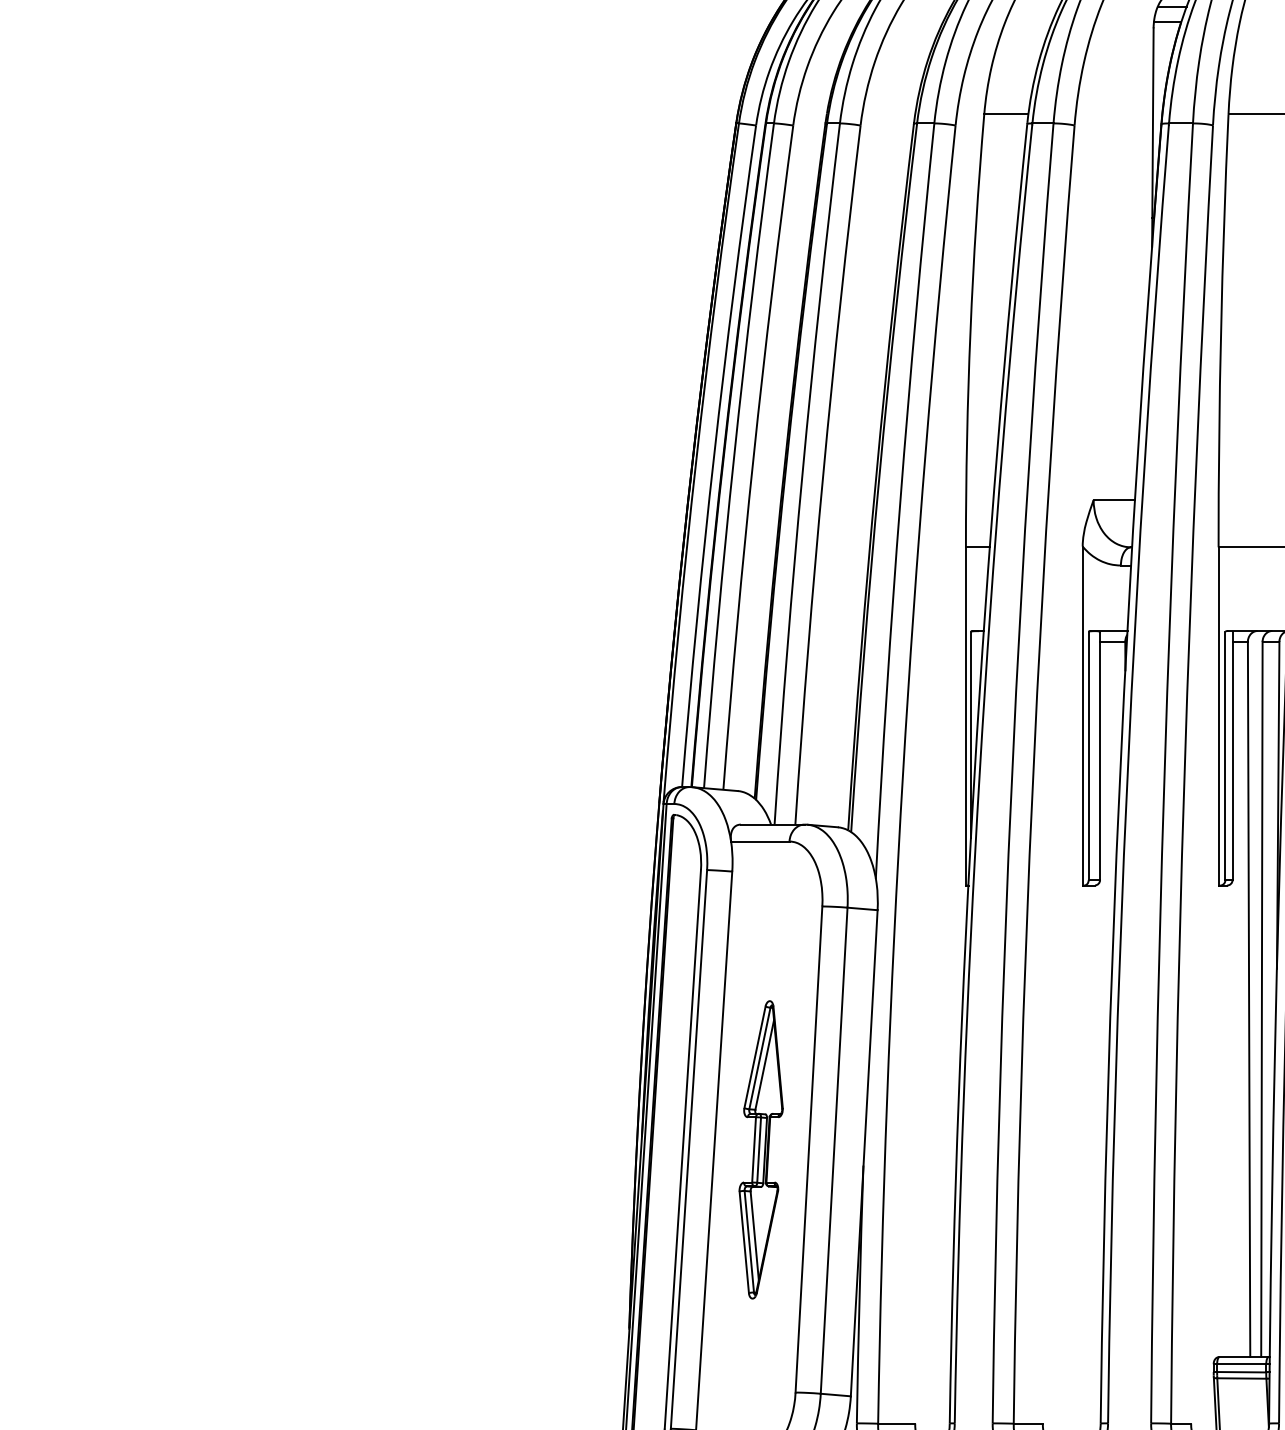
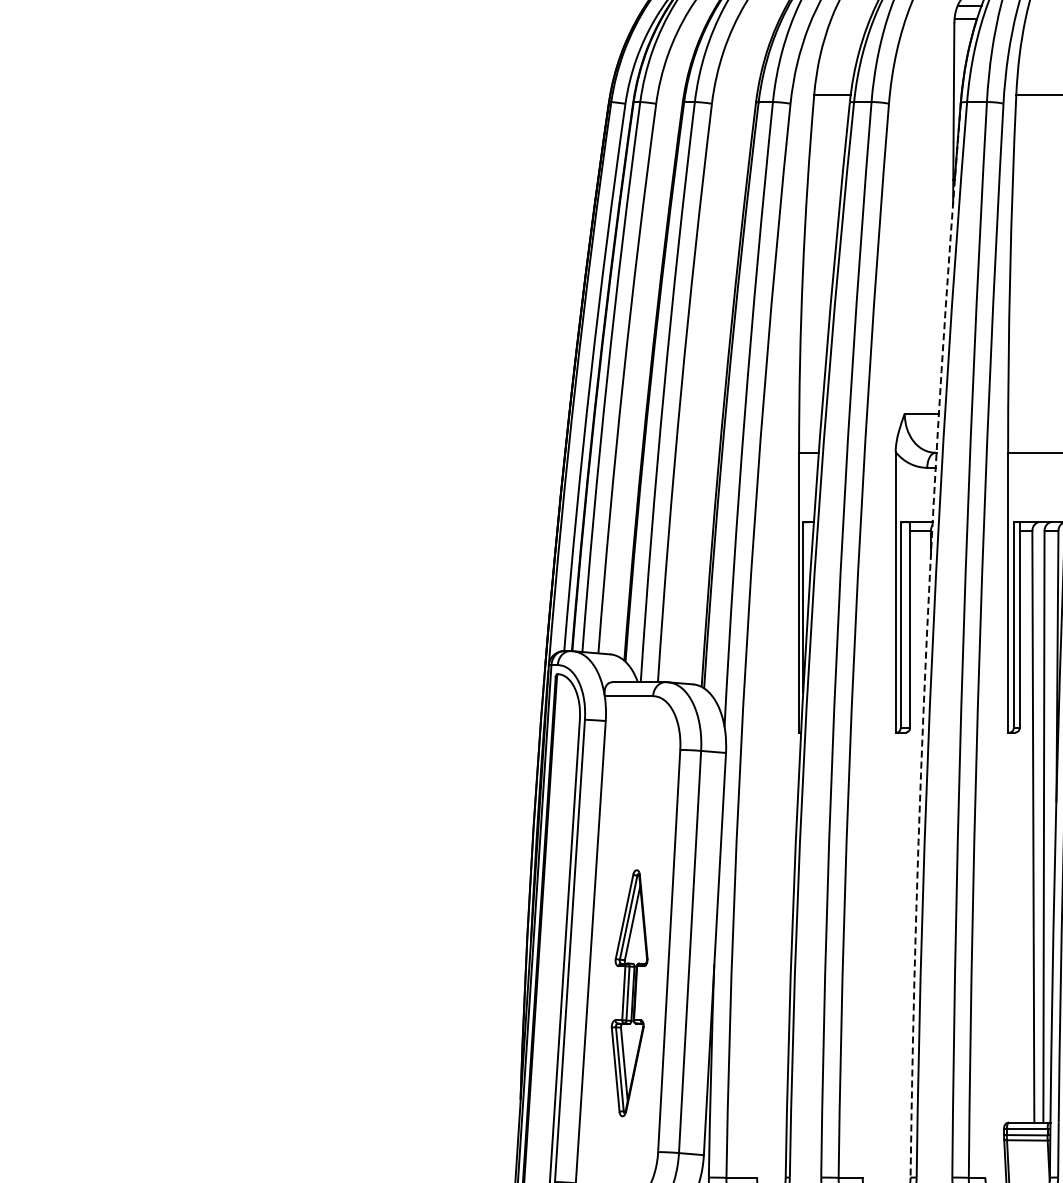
arc: (1119, 773) -> (926, 639), solid -> dashed
part: (760, 1150) -> (629, 993), moved

